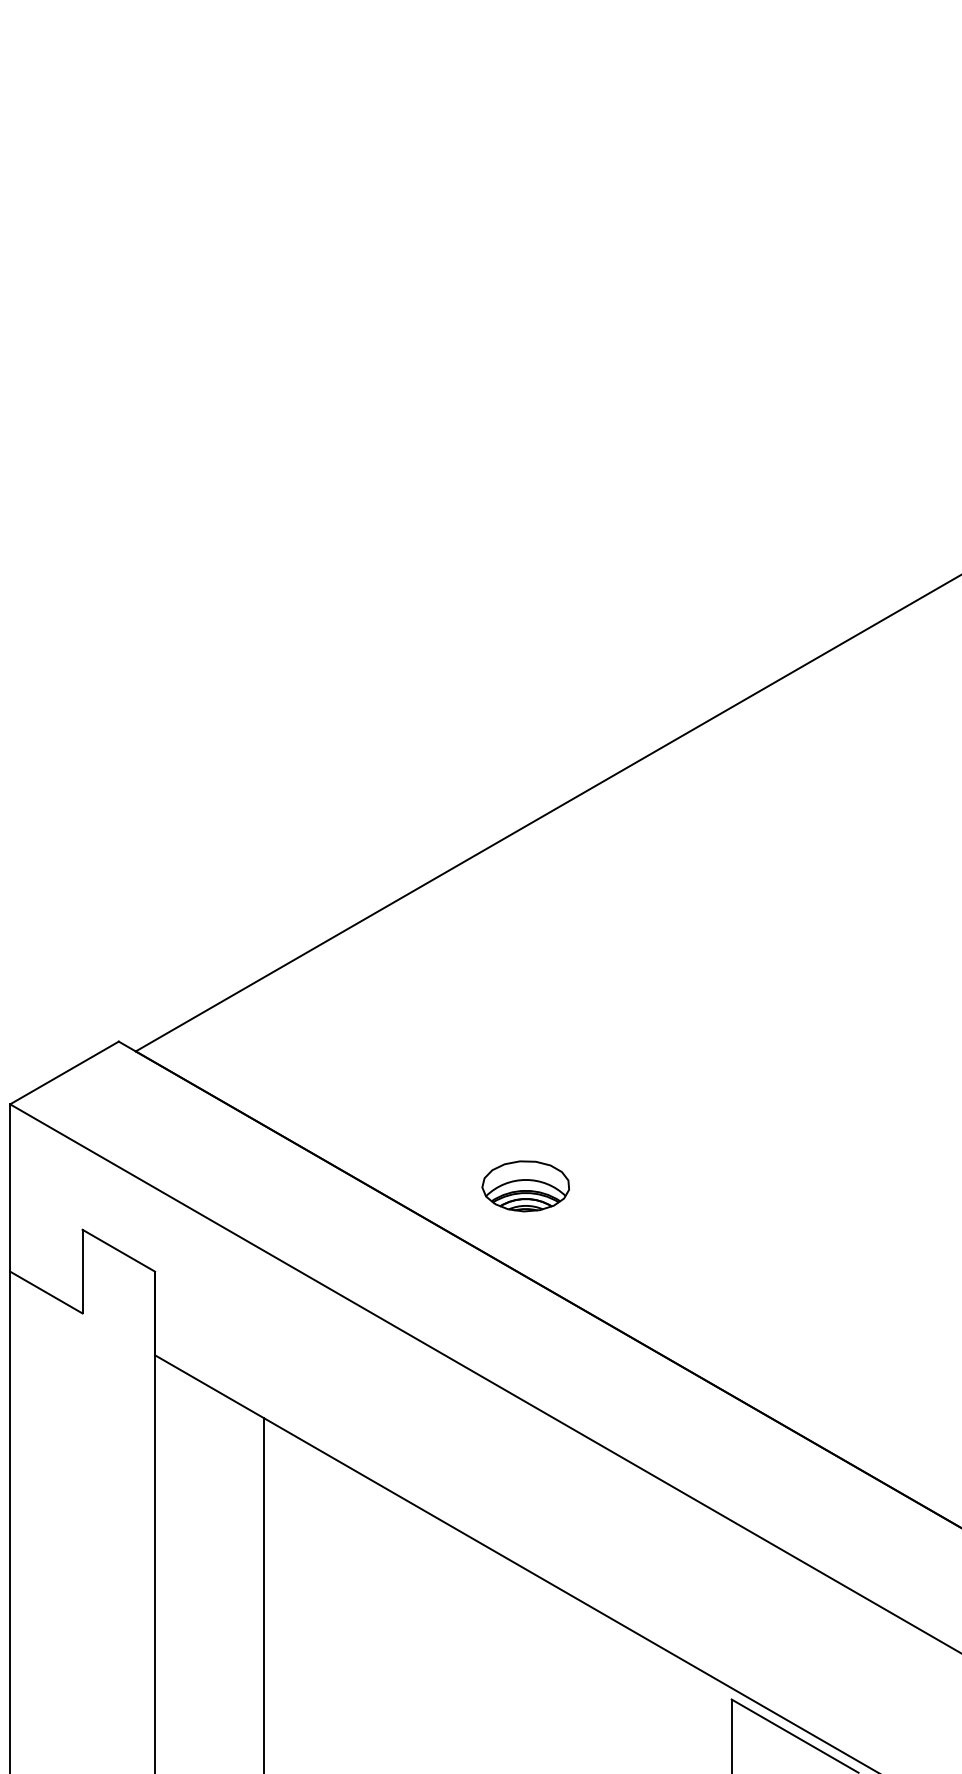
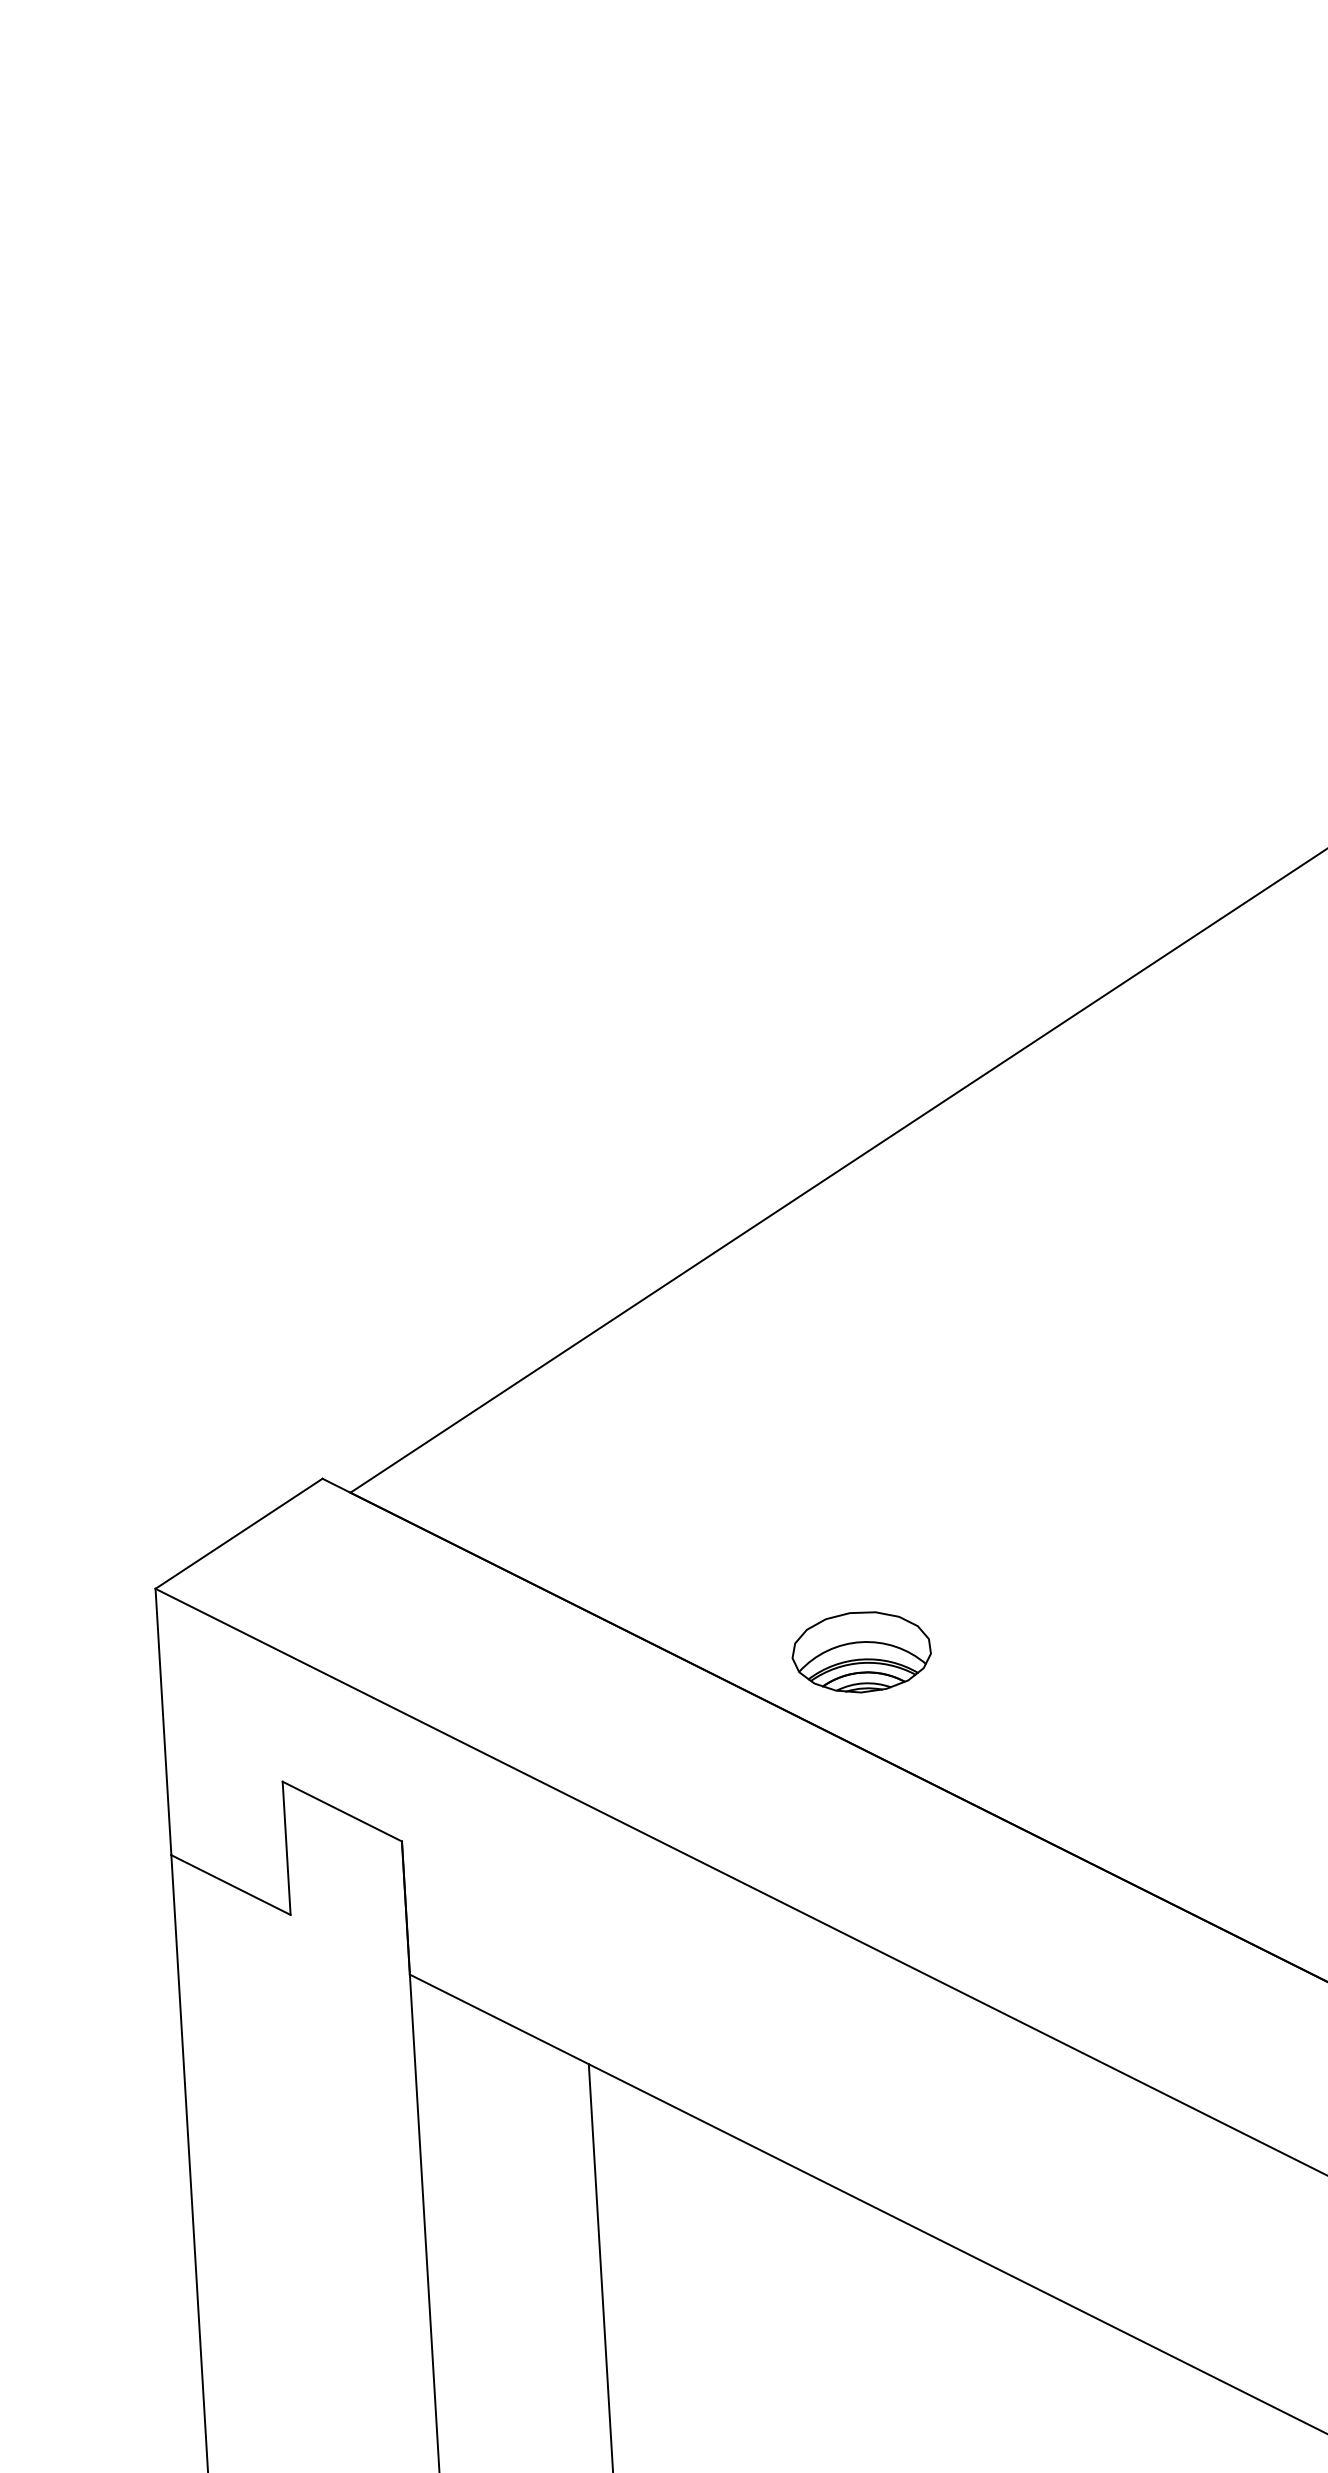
part: (525, 1186) -> (861, 1652), moved

